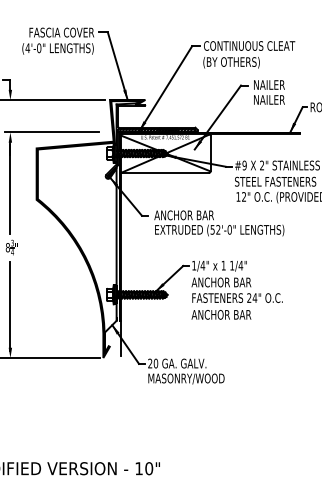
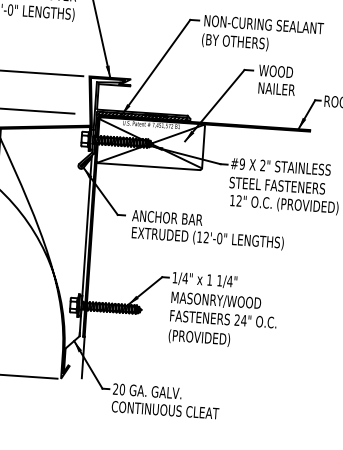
text: (254, 45) -> (263, 24), CONTINUOUS CLEAT -> NON-CURING SEALANT
text: (268, 84) -> (276, 70), NAILER -> WOOD
text: (212, 229) -> (199, 236), (52'-0" -> (12'-0"
text: (229, 282) -> (215, 300), ANCHOR BAR -> MASONRY/WOOD
text: (221, 315) -> (203, 338), ANCHOR BAR -> (PROVIDED)
text: (193, 378) -> (165, 410), MASONRY/WOOD -> CONTINUOUS CLEAT

